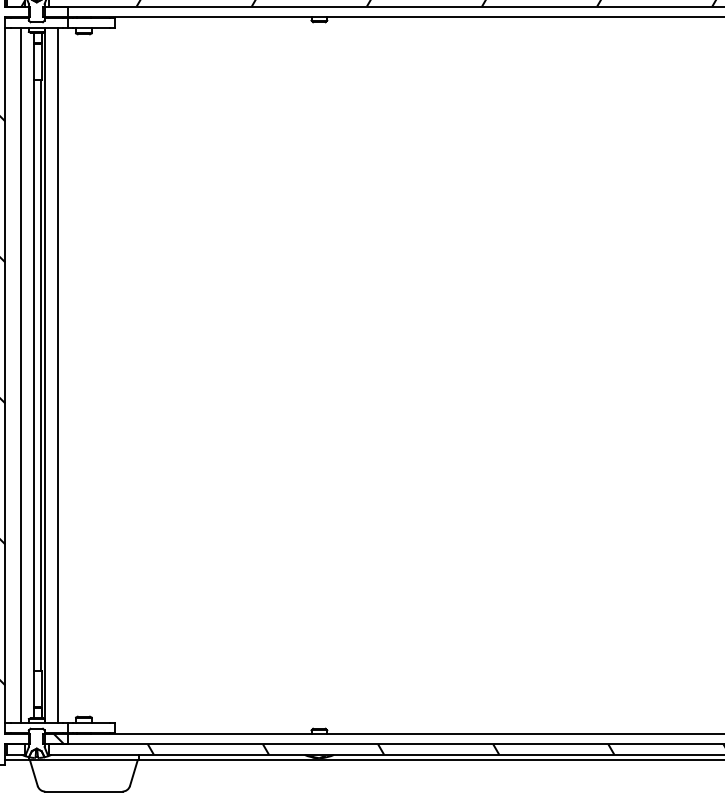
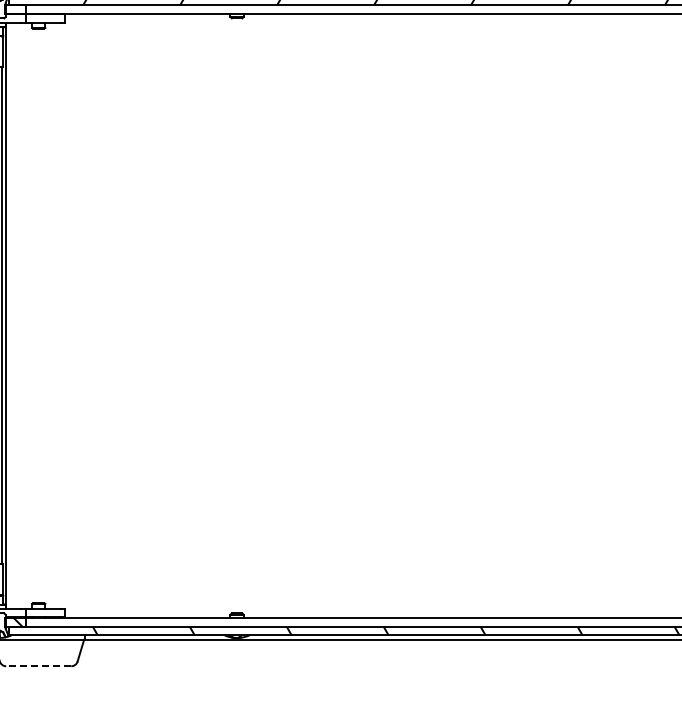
line: (57, 375) -> (16, 315), removed
line: (83, 791) -> (38, 666), solid -> dashed

